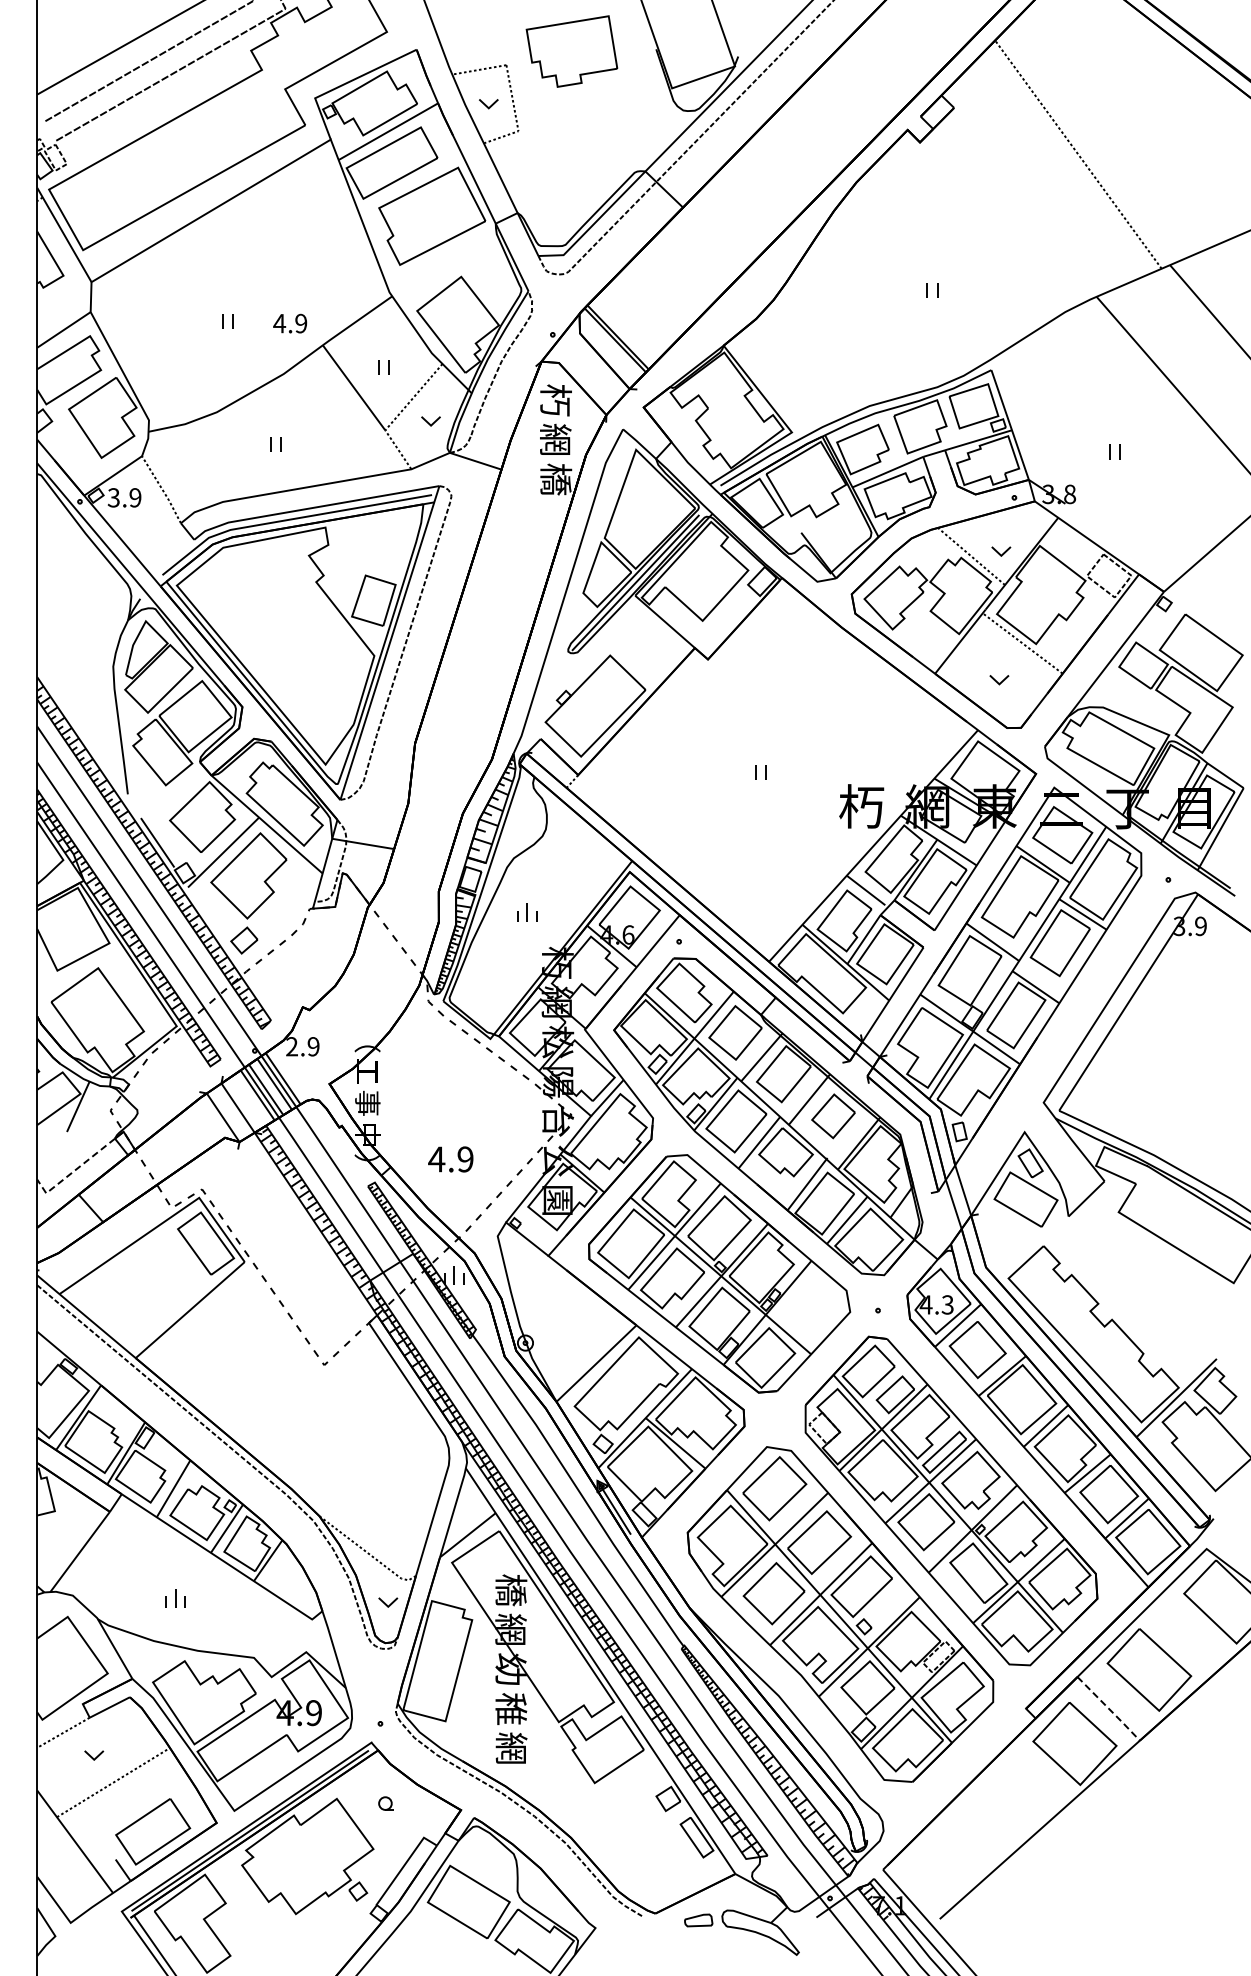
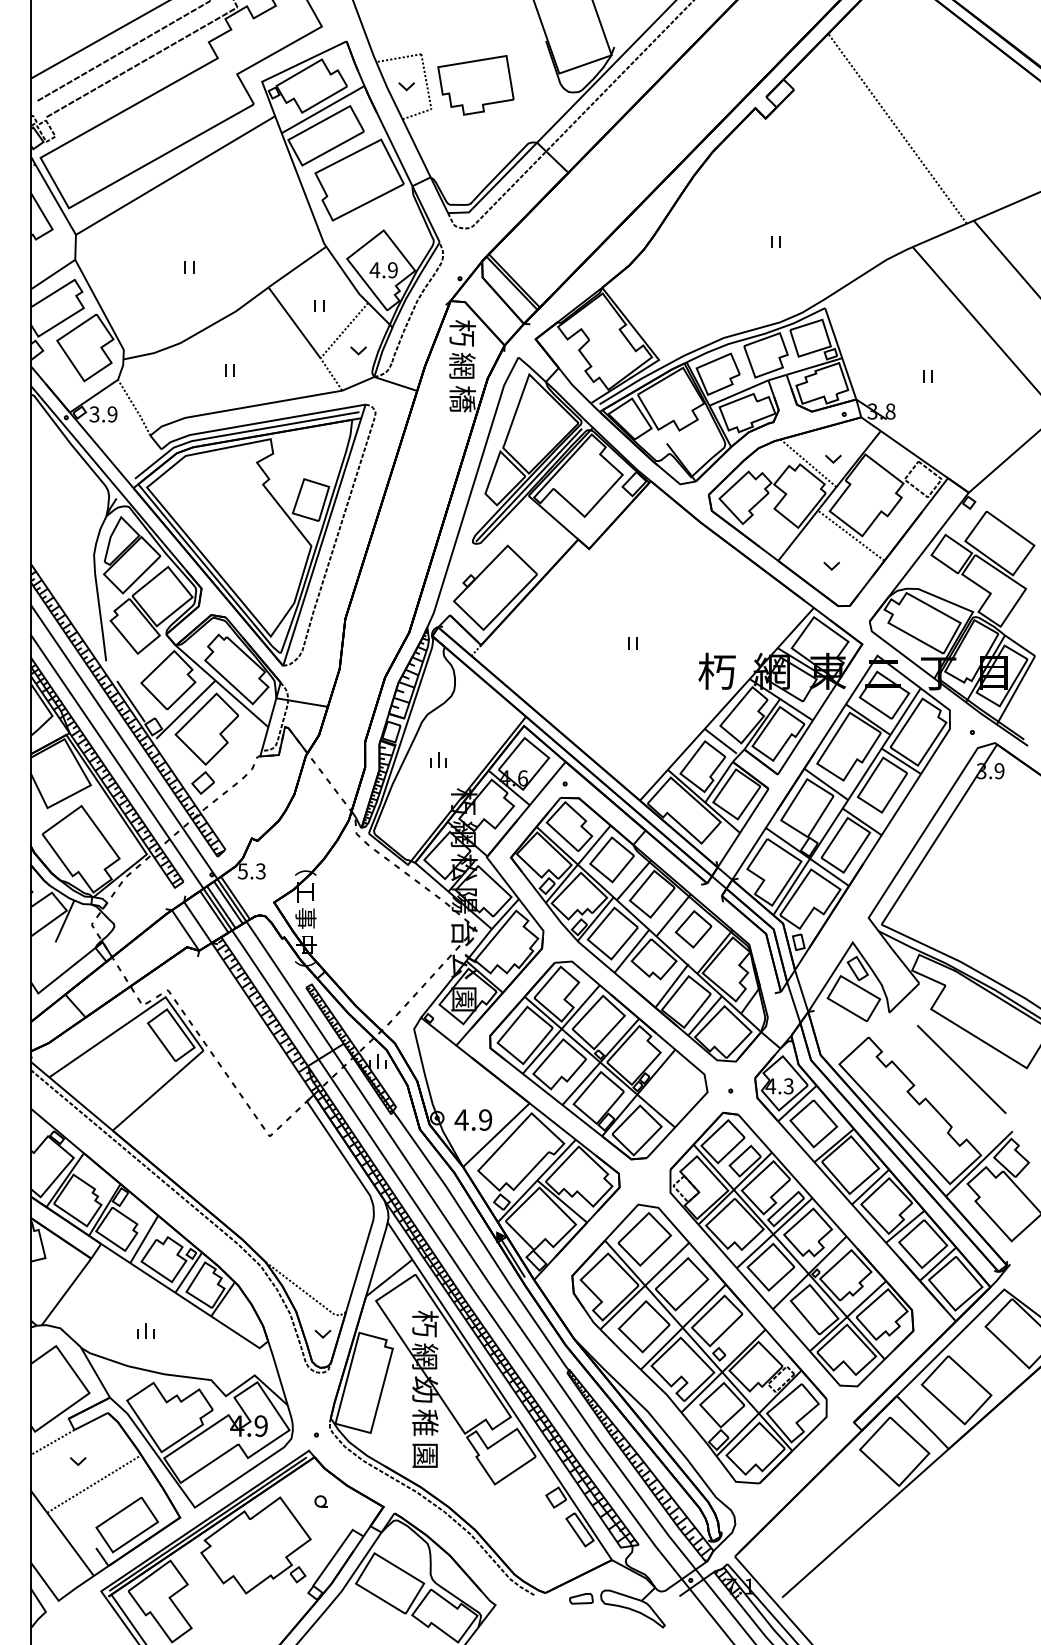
part: (571, 51) -> (475, 85), moved
text: (290, 323) -> (383, 270), moved
text: (302, 1046) -> (251, 871), 2.9 -> 5.3
text: (450, 1159) -> (473, 1120), moved
line: (73, 1171) -> (60, 975), dashed -> solid
line: (1155, 1284) -> (961, 1069), added
text: (511, 1590) -> (425, 1324), 橋 -> 朽
line: (1109, 1709) -> (923, 1423), dashed -> solid
text: (511, 1747) -> (425, 1454), 網 -> 園

